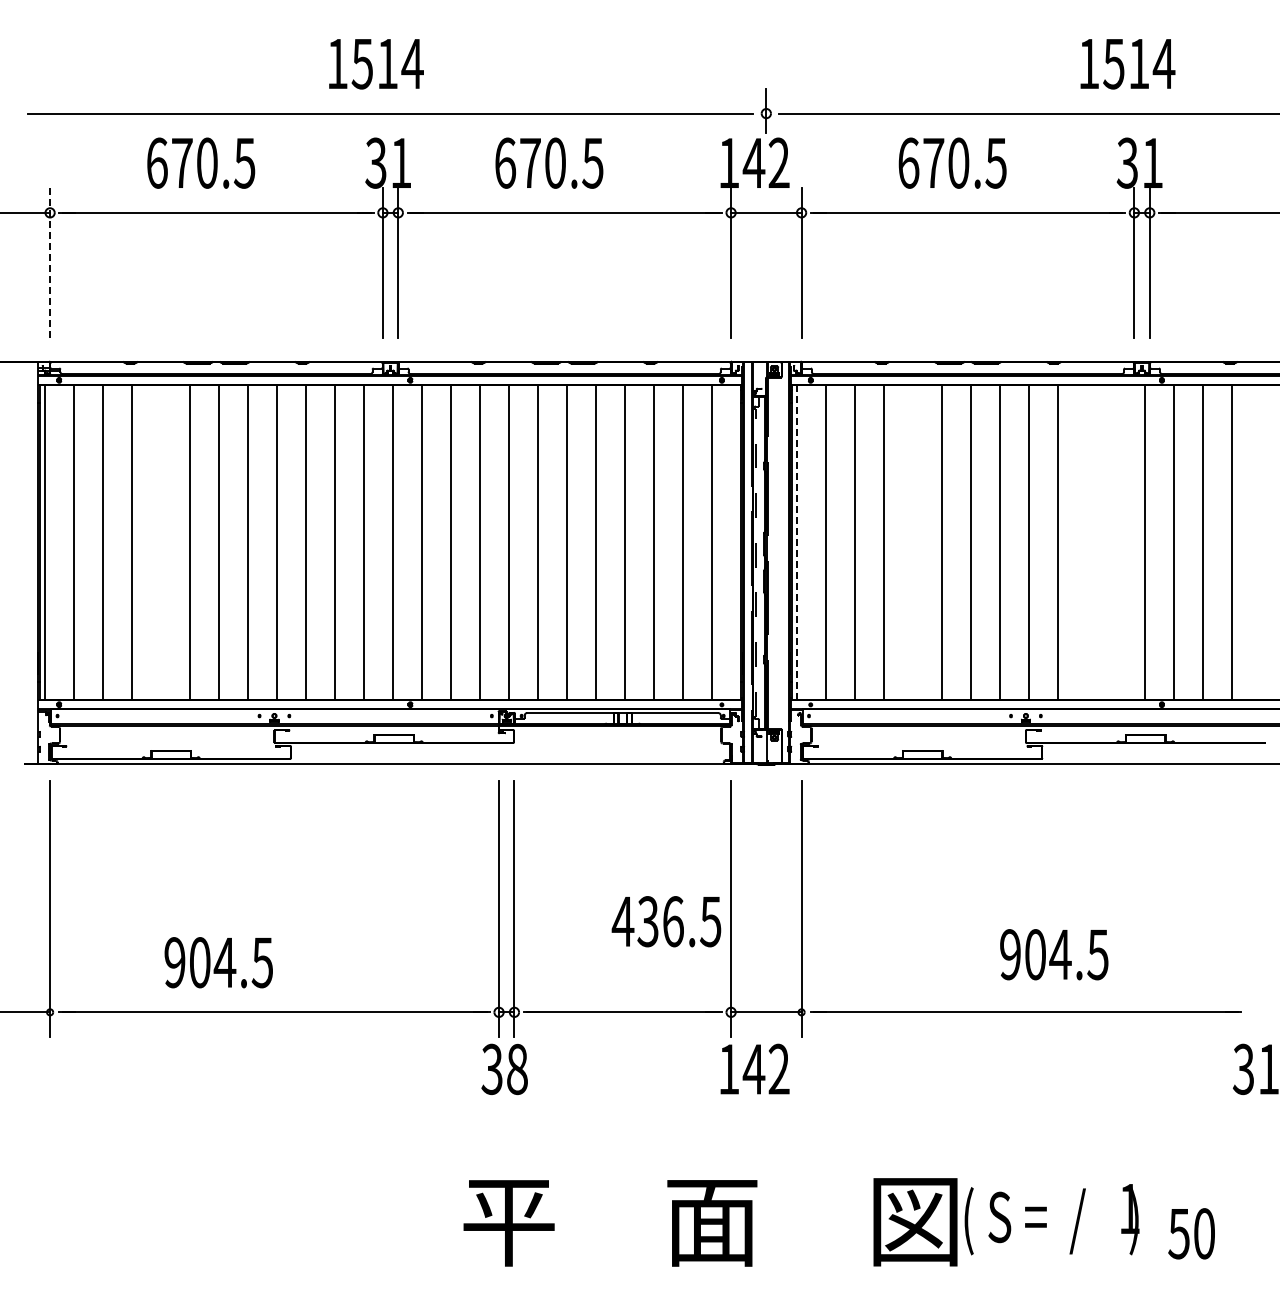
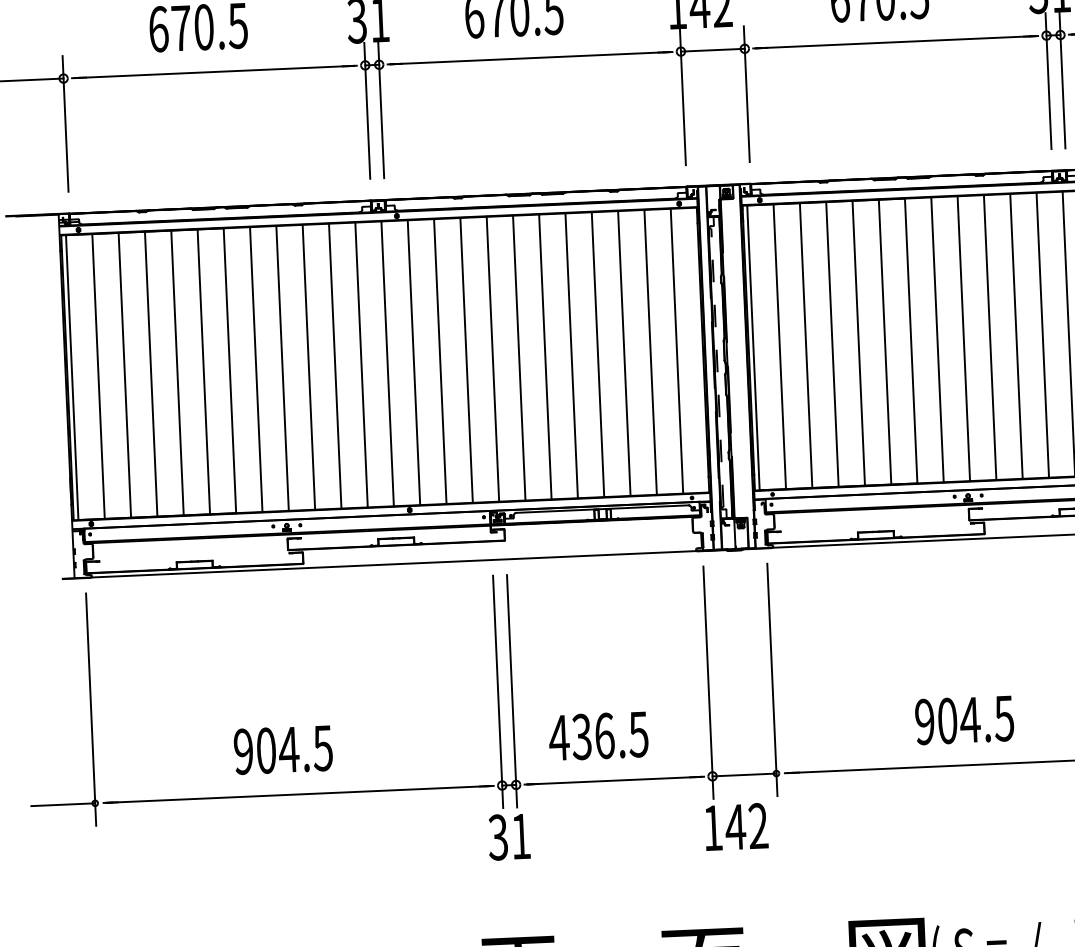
line: (50, 262) -> (65, 123), dashed -> solid
line: (161, 542) -> (177, 372), added
line: (912, 542) -> (858, 343), added
line: (1086, 542) -> (1016, 336), added
line: (1115, 542) -> (1042, 335), added
line: (796, 543) -> (753, 348), dashed -> solid
text: (666, 921) -> (598, 736), moved
text: (1054, 954) -> (964, 720), moved
text: (218, 962) -> (283, 749), moved
text: (517, 1069) -> (521, 836), 38 -> 31

